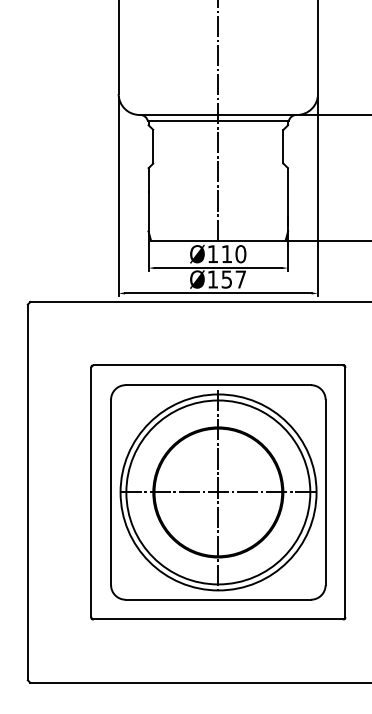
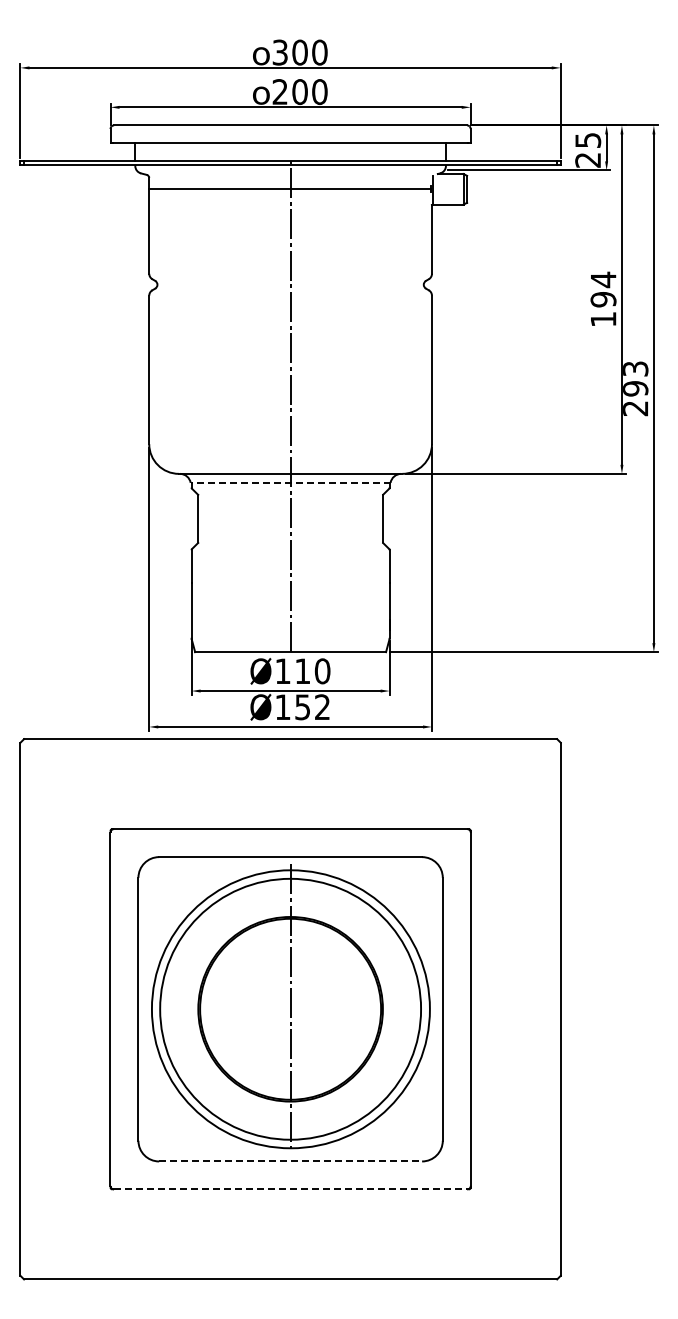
line: (218, 121) -> (290, 482), solid -> dashed
text: (240, 278) -> (322, 706), Ø157 -> Ø152
line: (218, 492) -> (290, 1009), removed
line: (218, 599) -> (291, 1161), solid -> dashed
line: (218, 619) -> (290, 1189), solid -> dashed

